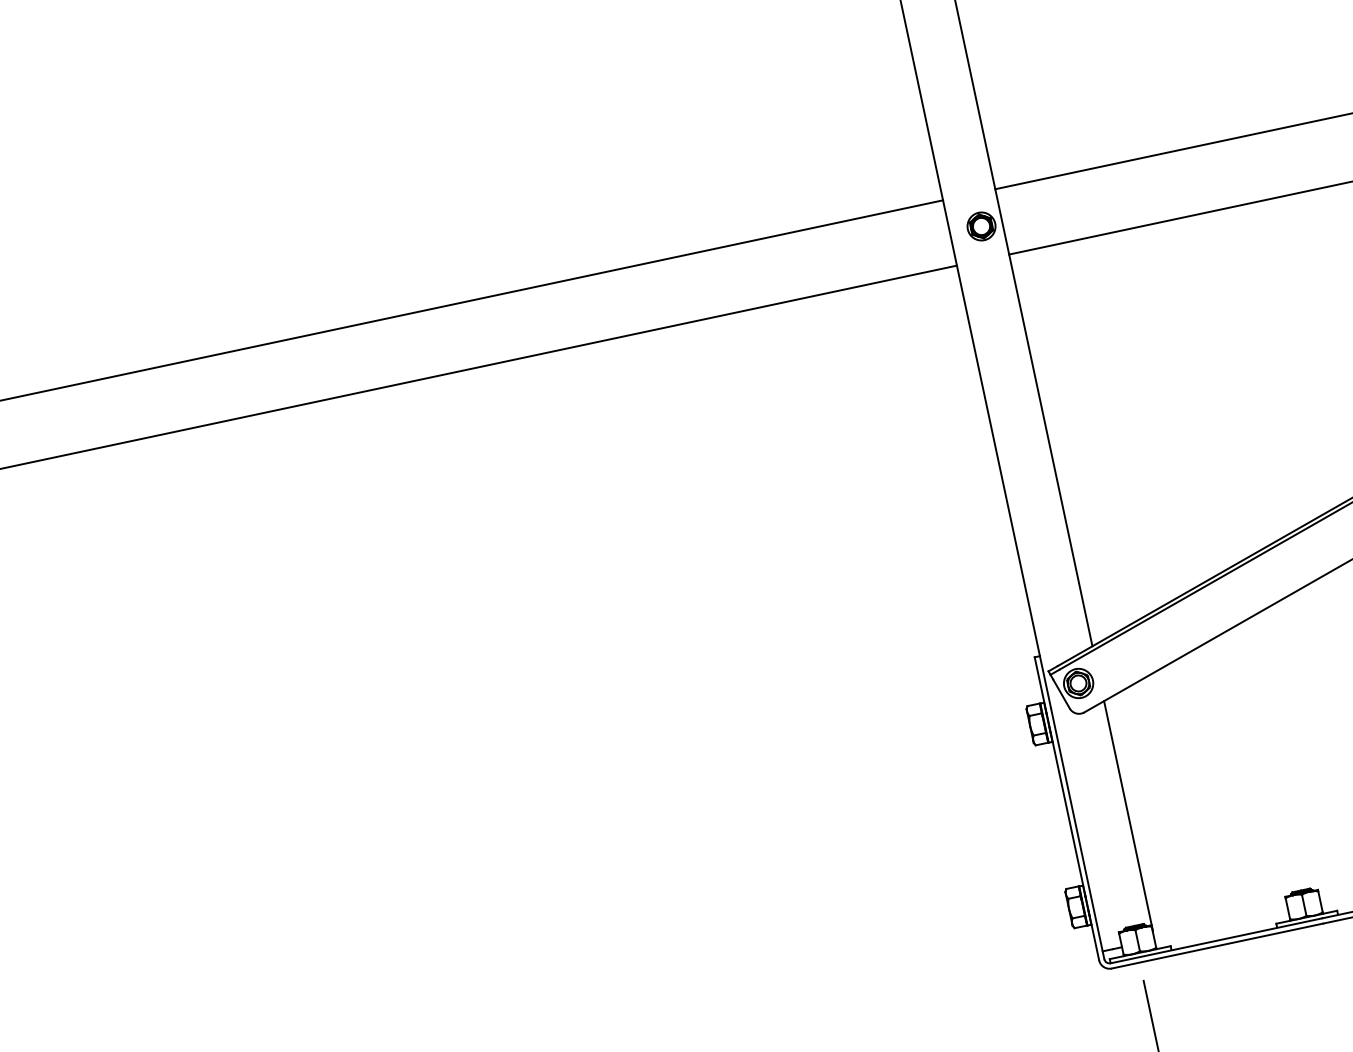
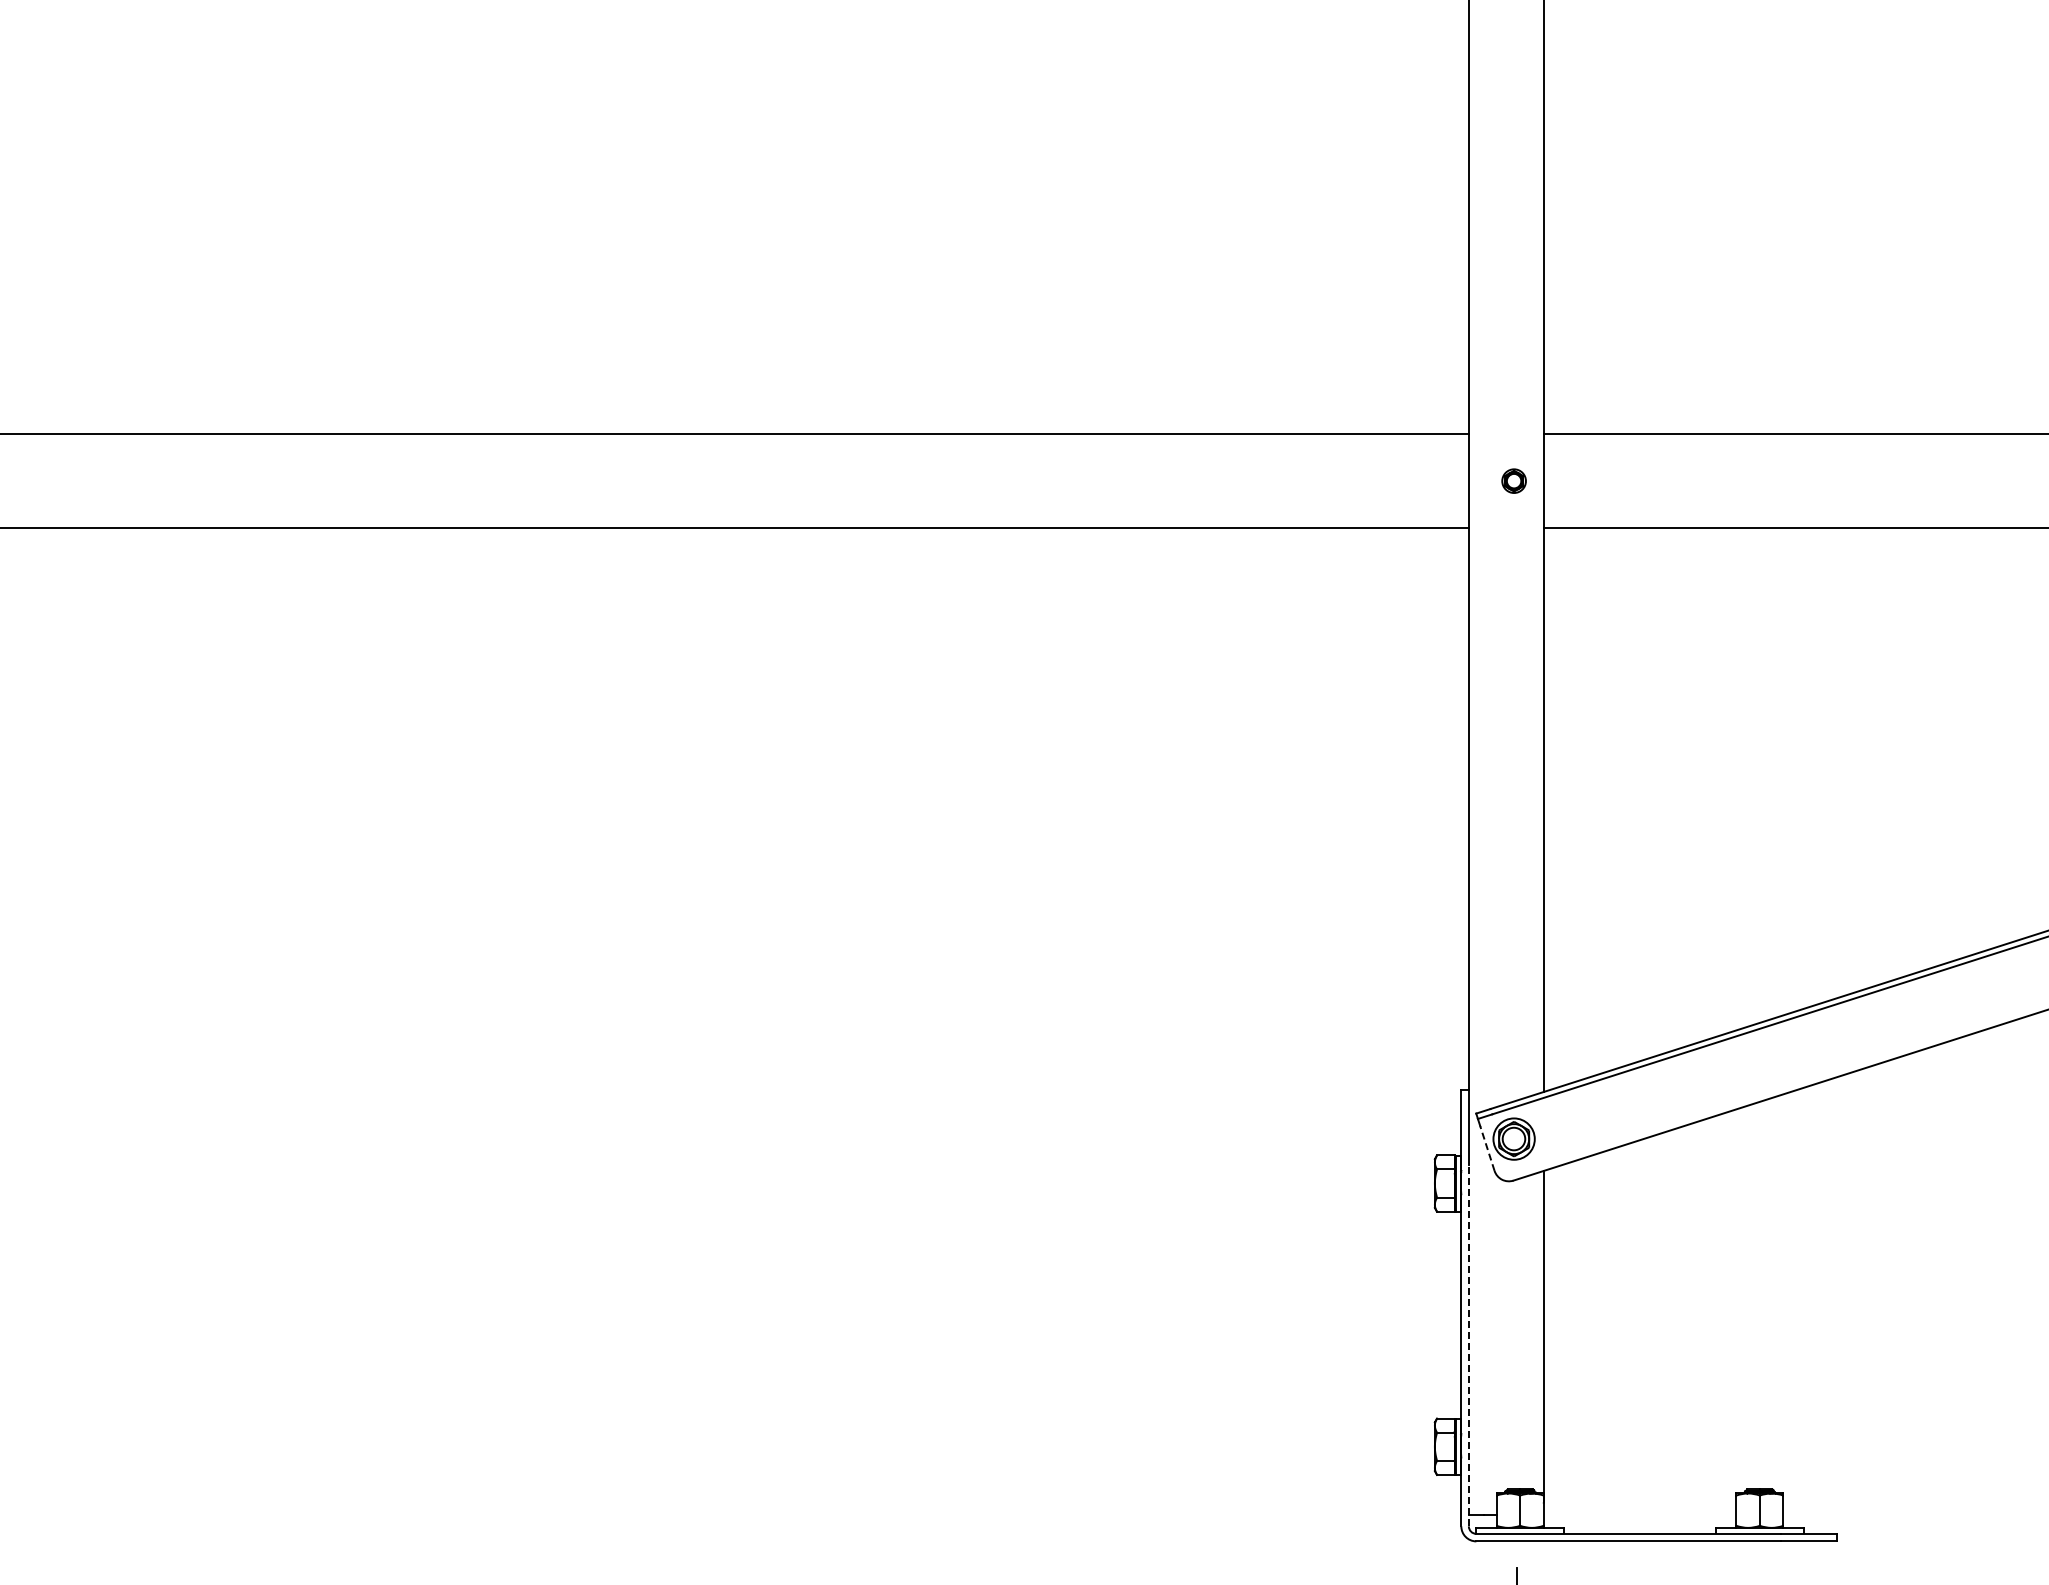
part: (980, 226) -> (1513, 480), size x0.6
line: (1061, 693) -> (1487, 1148), solid -> dashed
line: (1077, 833) -> (1468, 1345), solid -> dashed

